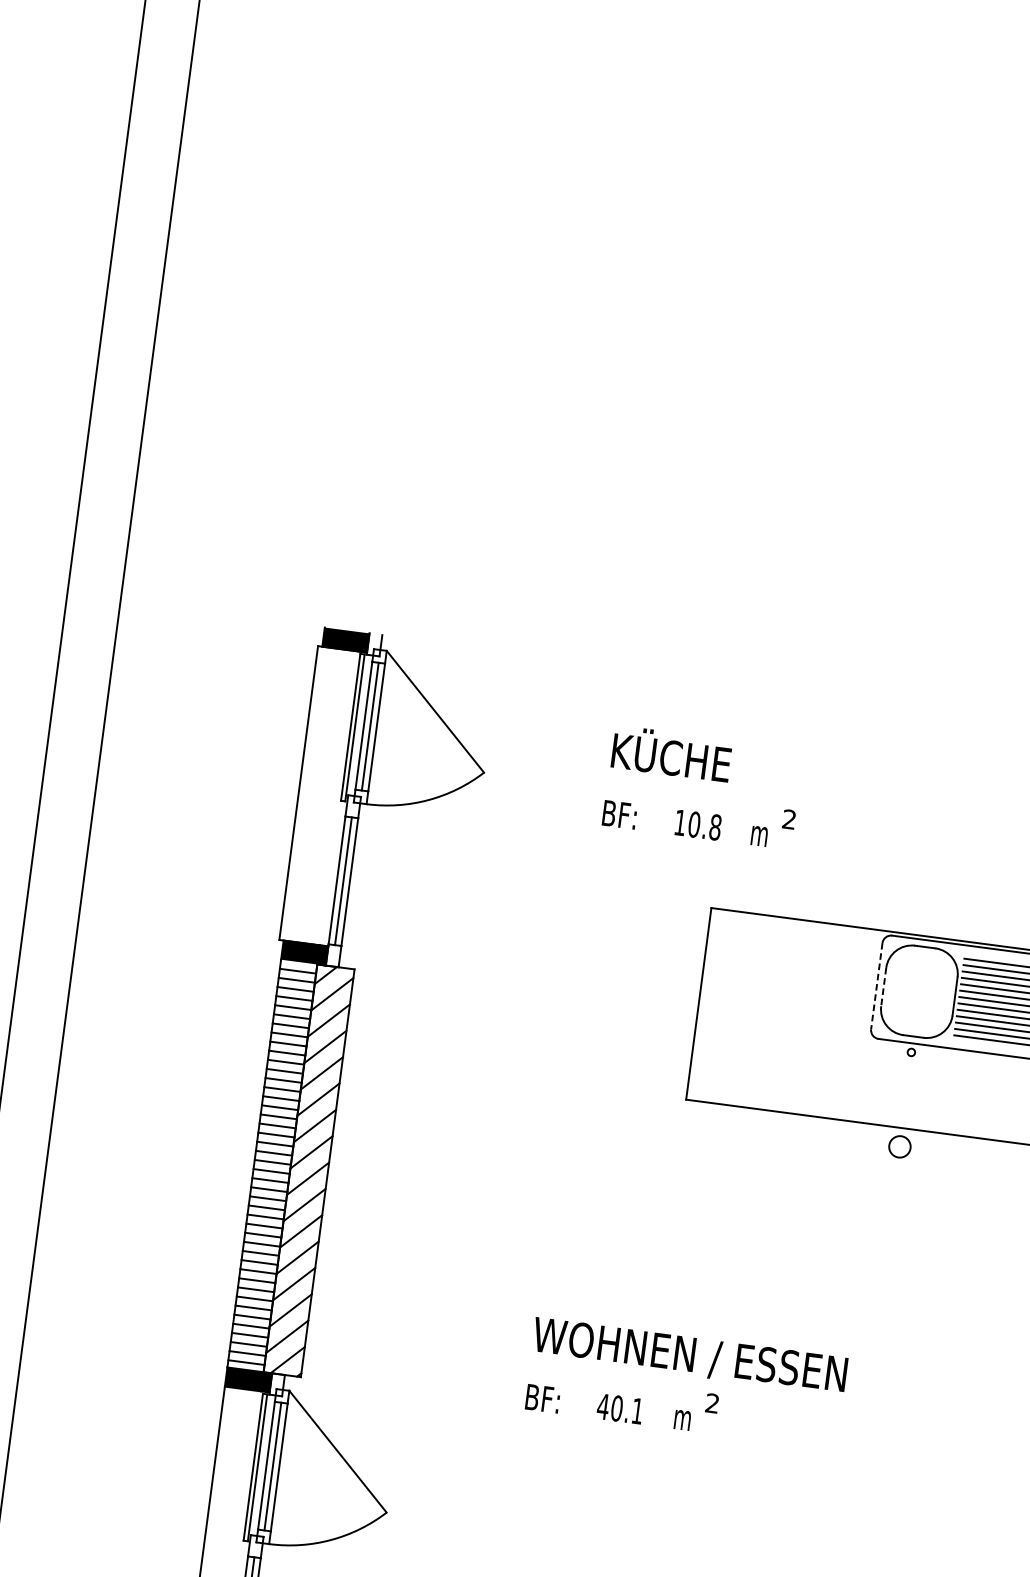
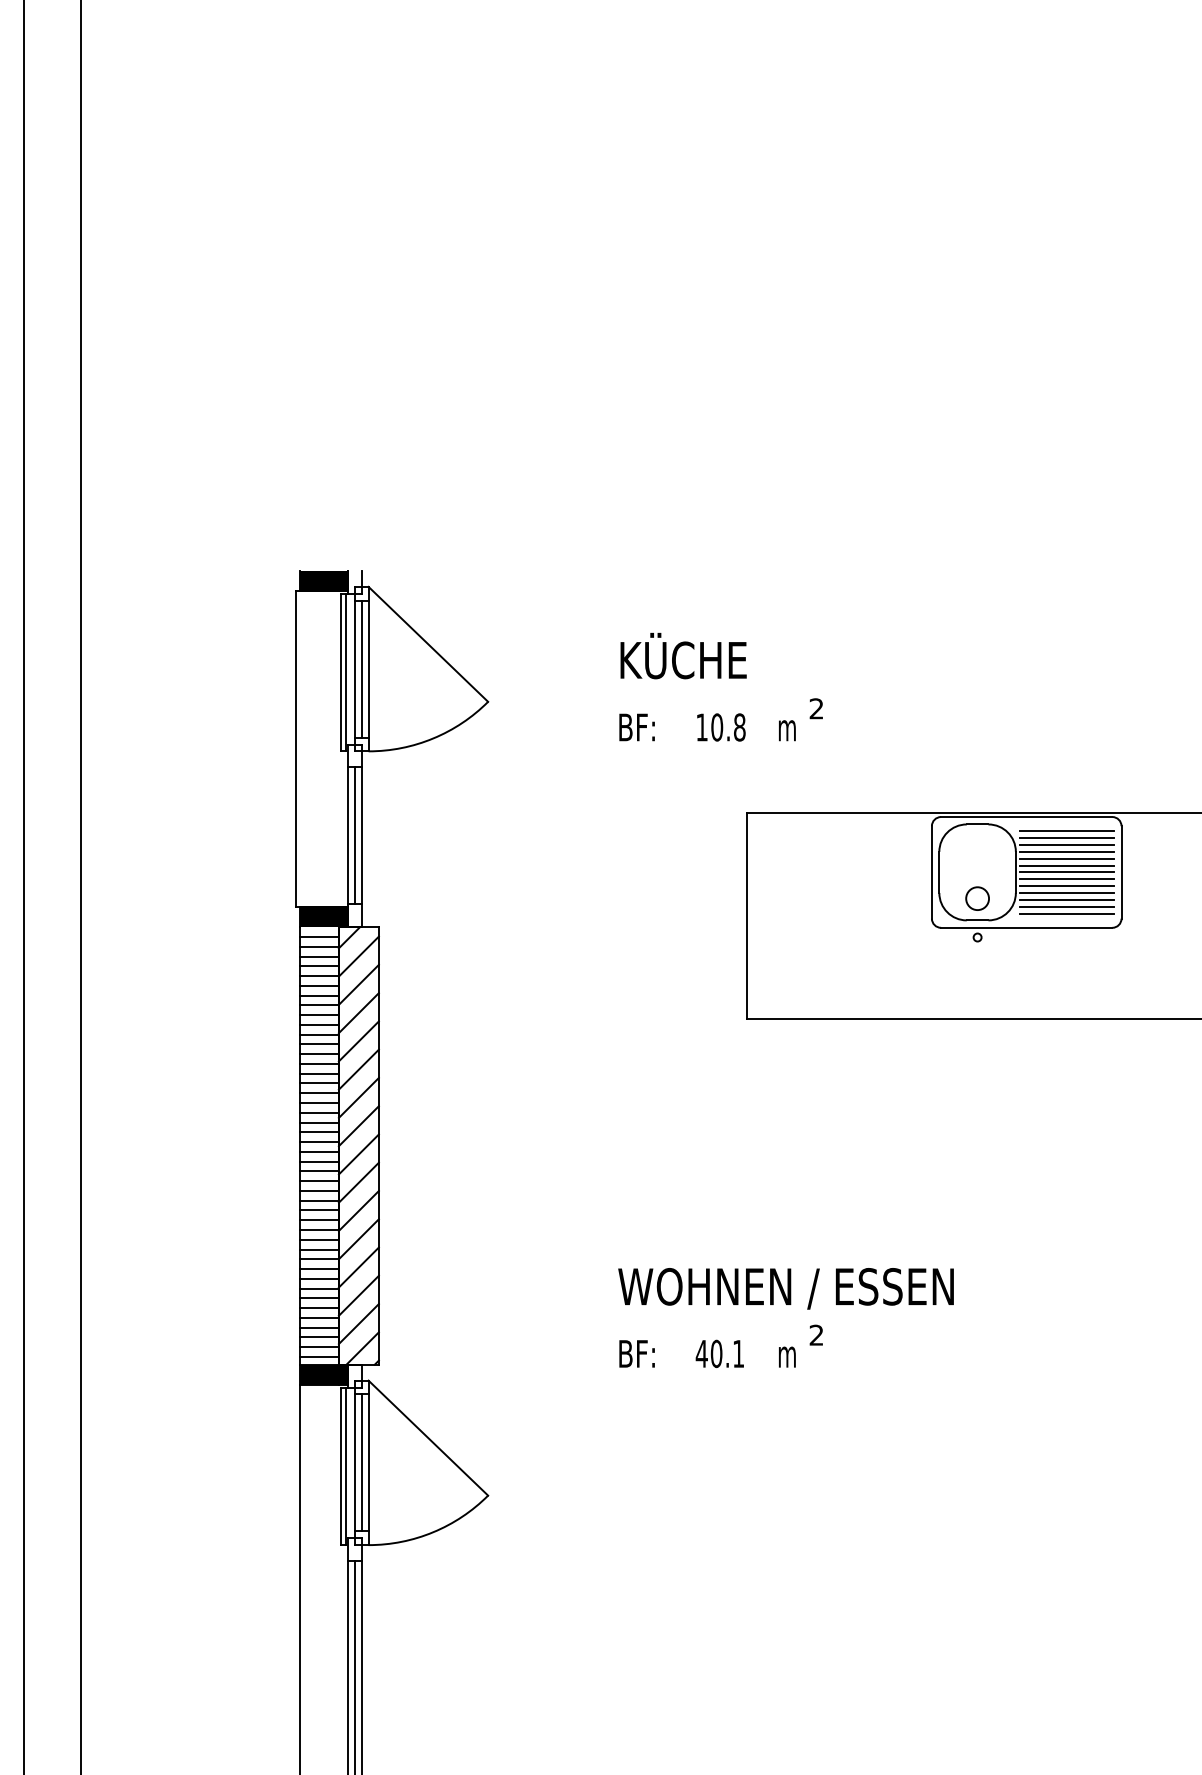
line: (876, 986) -> (931, 872), dashed -> solid
line: (883, 987) -> (939, 872), dashed -> solid
circle: (899, 1146) -> (977, 898), moved

